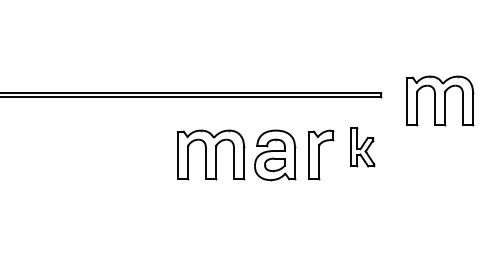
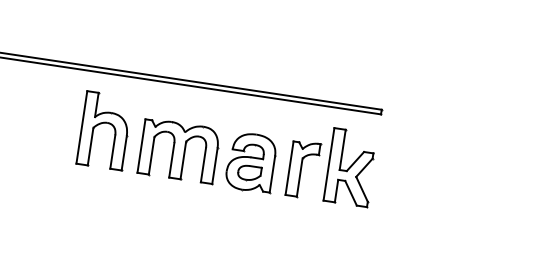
part: (440, 100) -> (447, 128), removed
part: (141, 141) -> (102, 124), added
part: (362, 147) -> (351, 168), size x1.67

